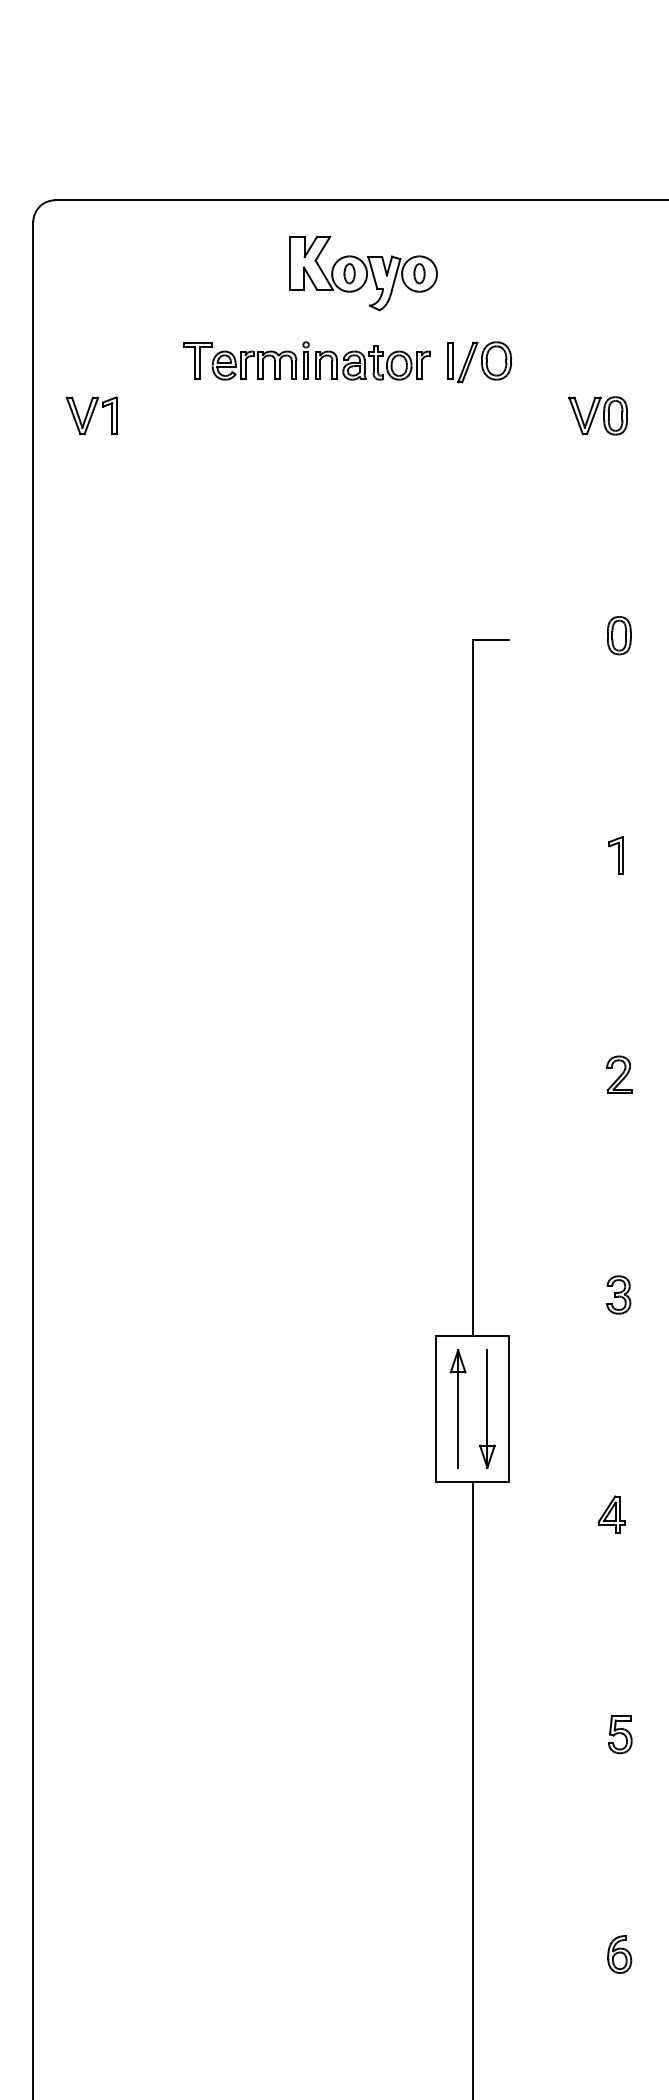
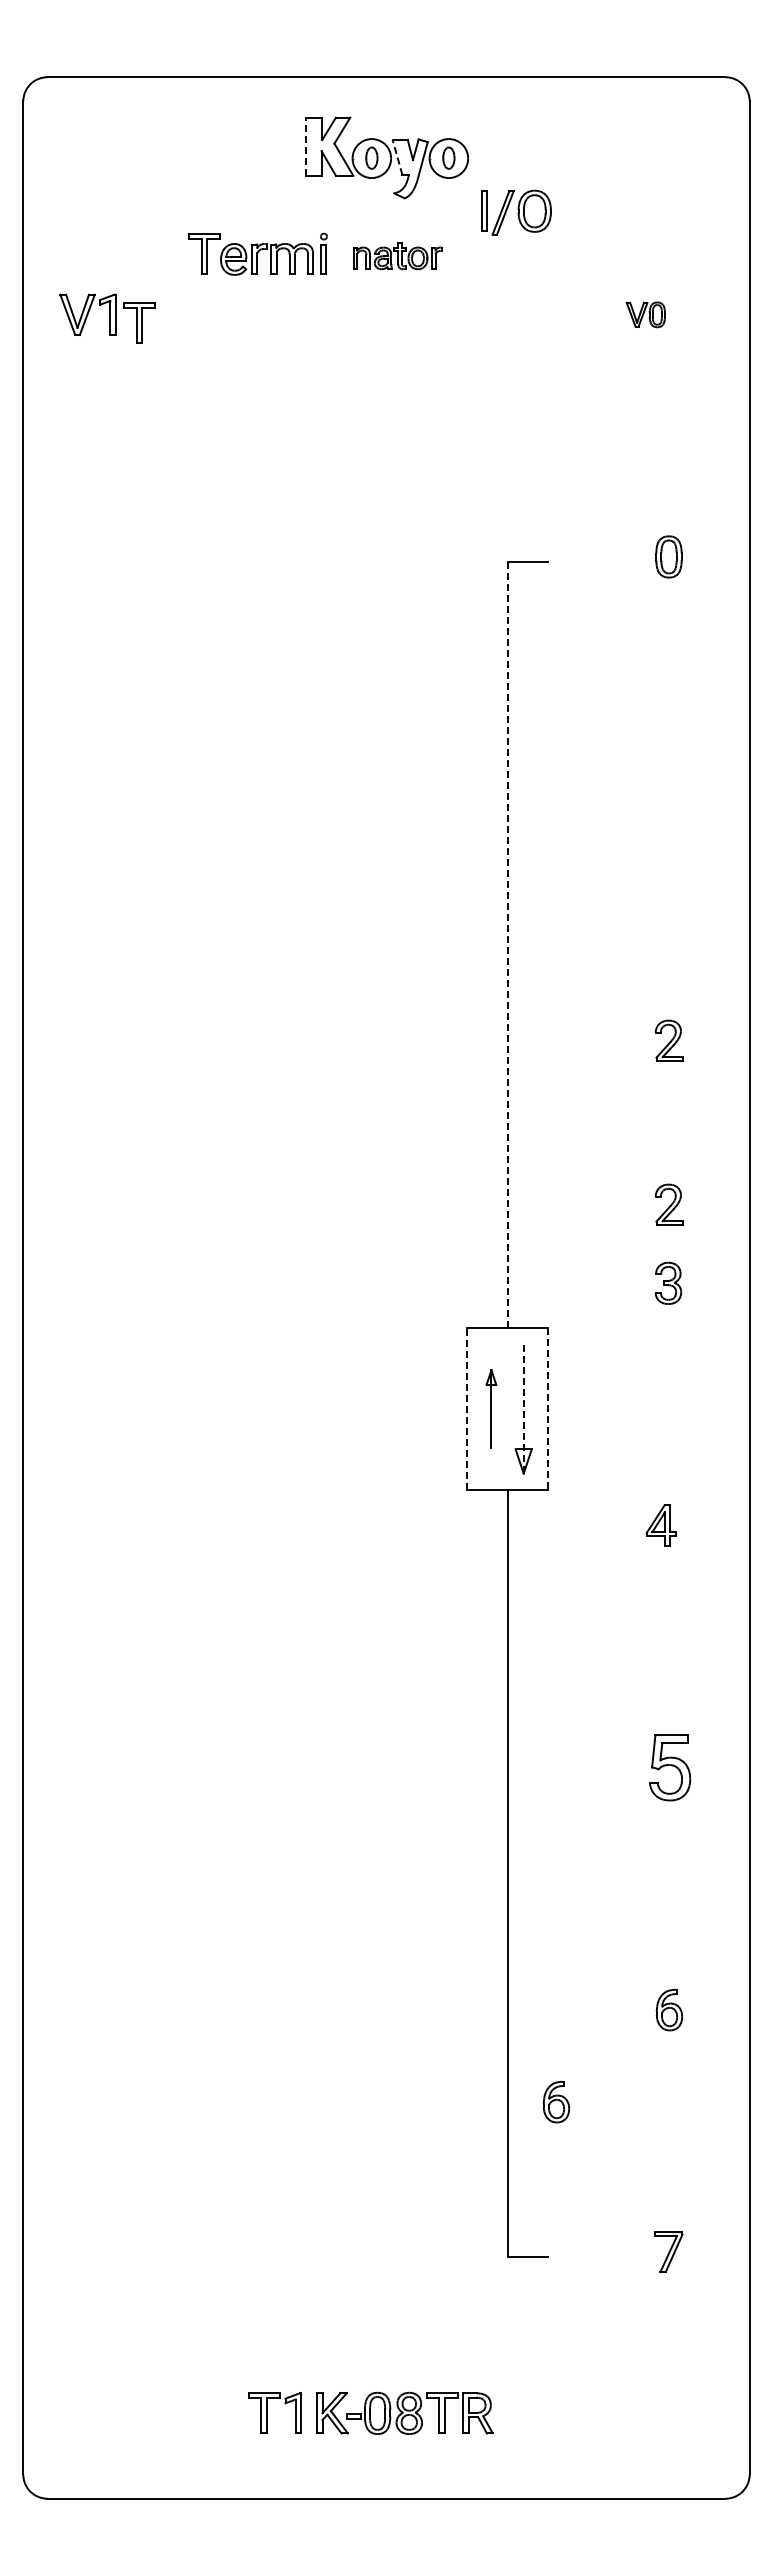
line: (289, 263) -> (305, 146), solid -> dashed
line: (372, 272) -> (397, 156), solid -> dashed
part: (372, 362) -> (397, 255), size x0.7
part: (479, 362) -> (516, 212), moved
part: (597, 415) -> (645, 314), size x0.6
part: (138, 422) -> (139, 322), added
part: (616, 854) -> (665, 798), removed
line: (472, 988) -> (507, 945), solid -> dashed
part: (618, 1223) -> (668, 1204), added
part: (458, 1408) -> (491, 1408), size x0.6
line: (436, 1409) -> (467, 1409), solid -> dashed
line: (487, 1409) -> (523, 1409), solid -> dashed
line: (509, 1409) -> (547, 1409), solid -> dashed
part: (619, 1734) -> (669, 1767), size x1.6
part: (517, 2037) -> (556, 2101), added

